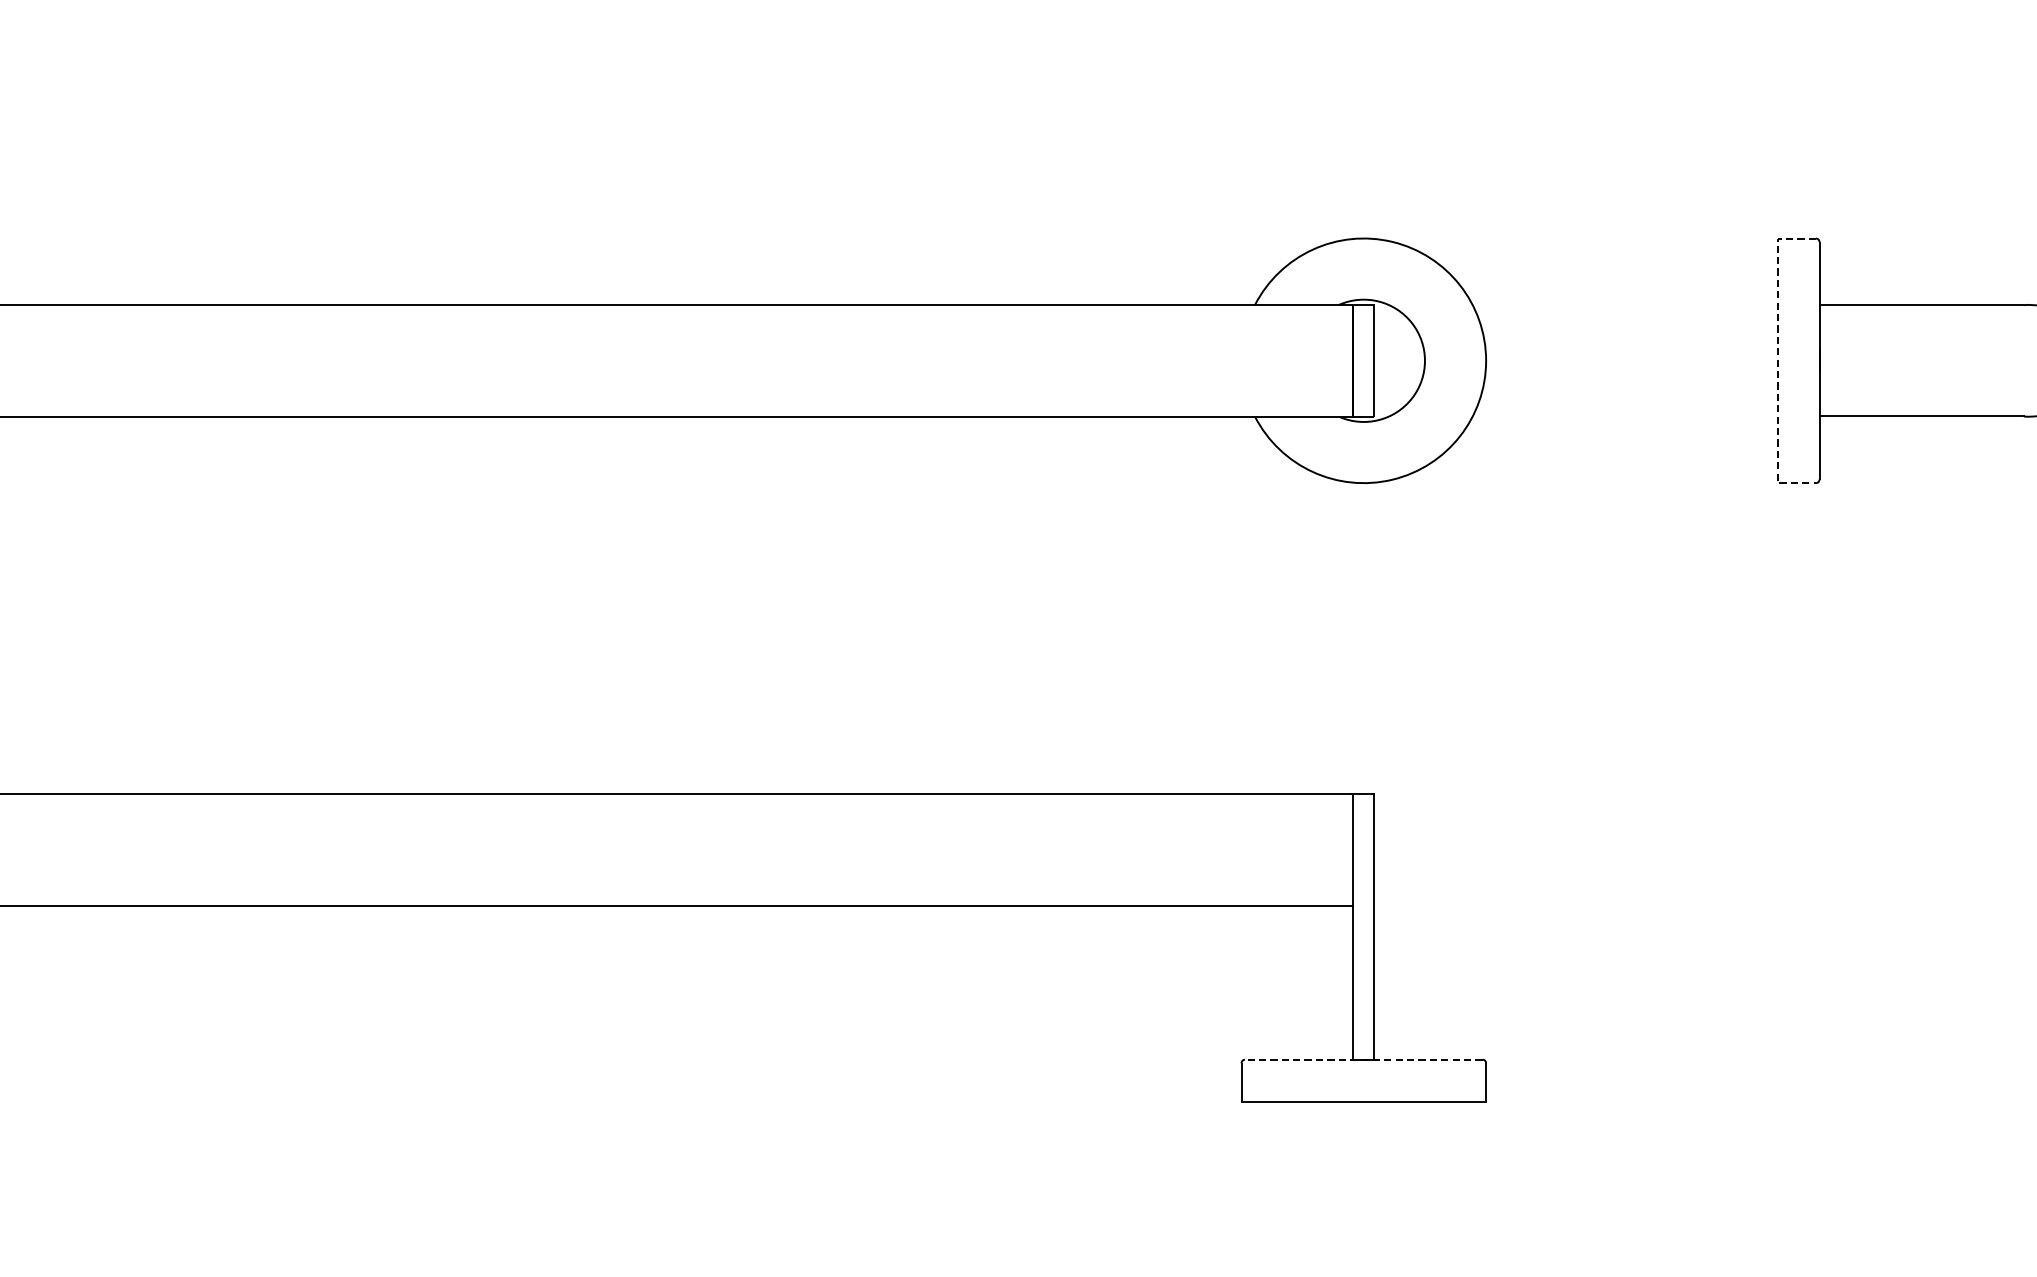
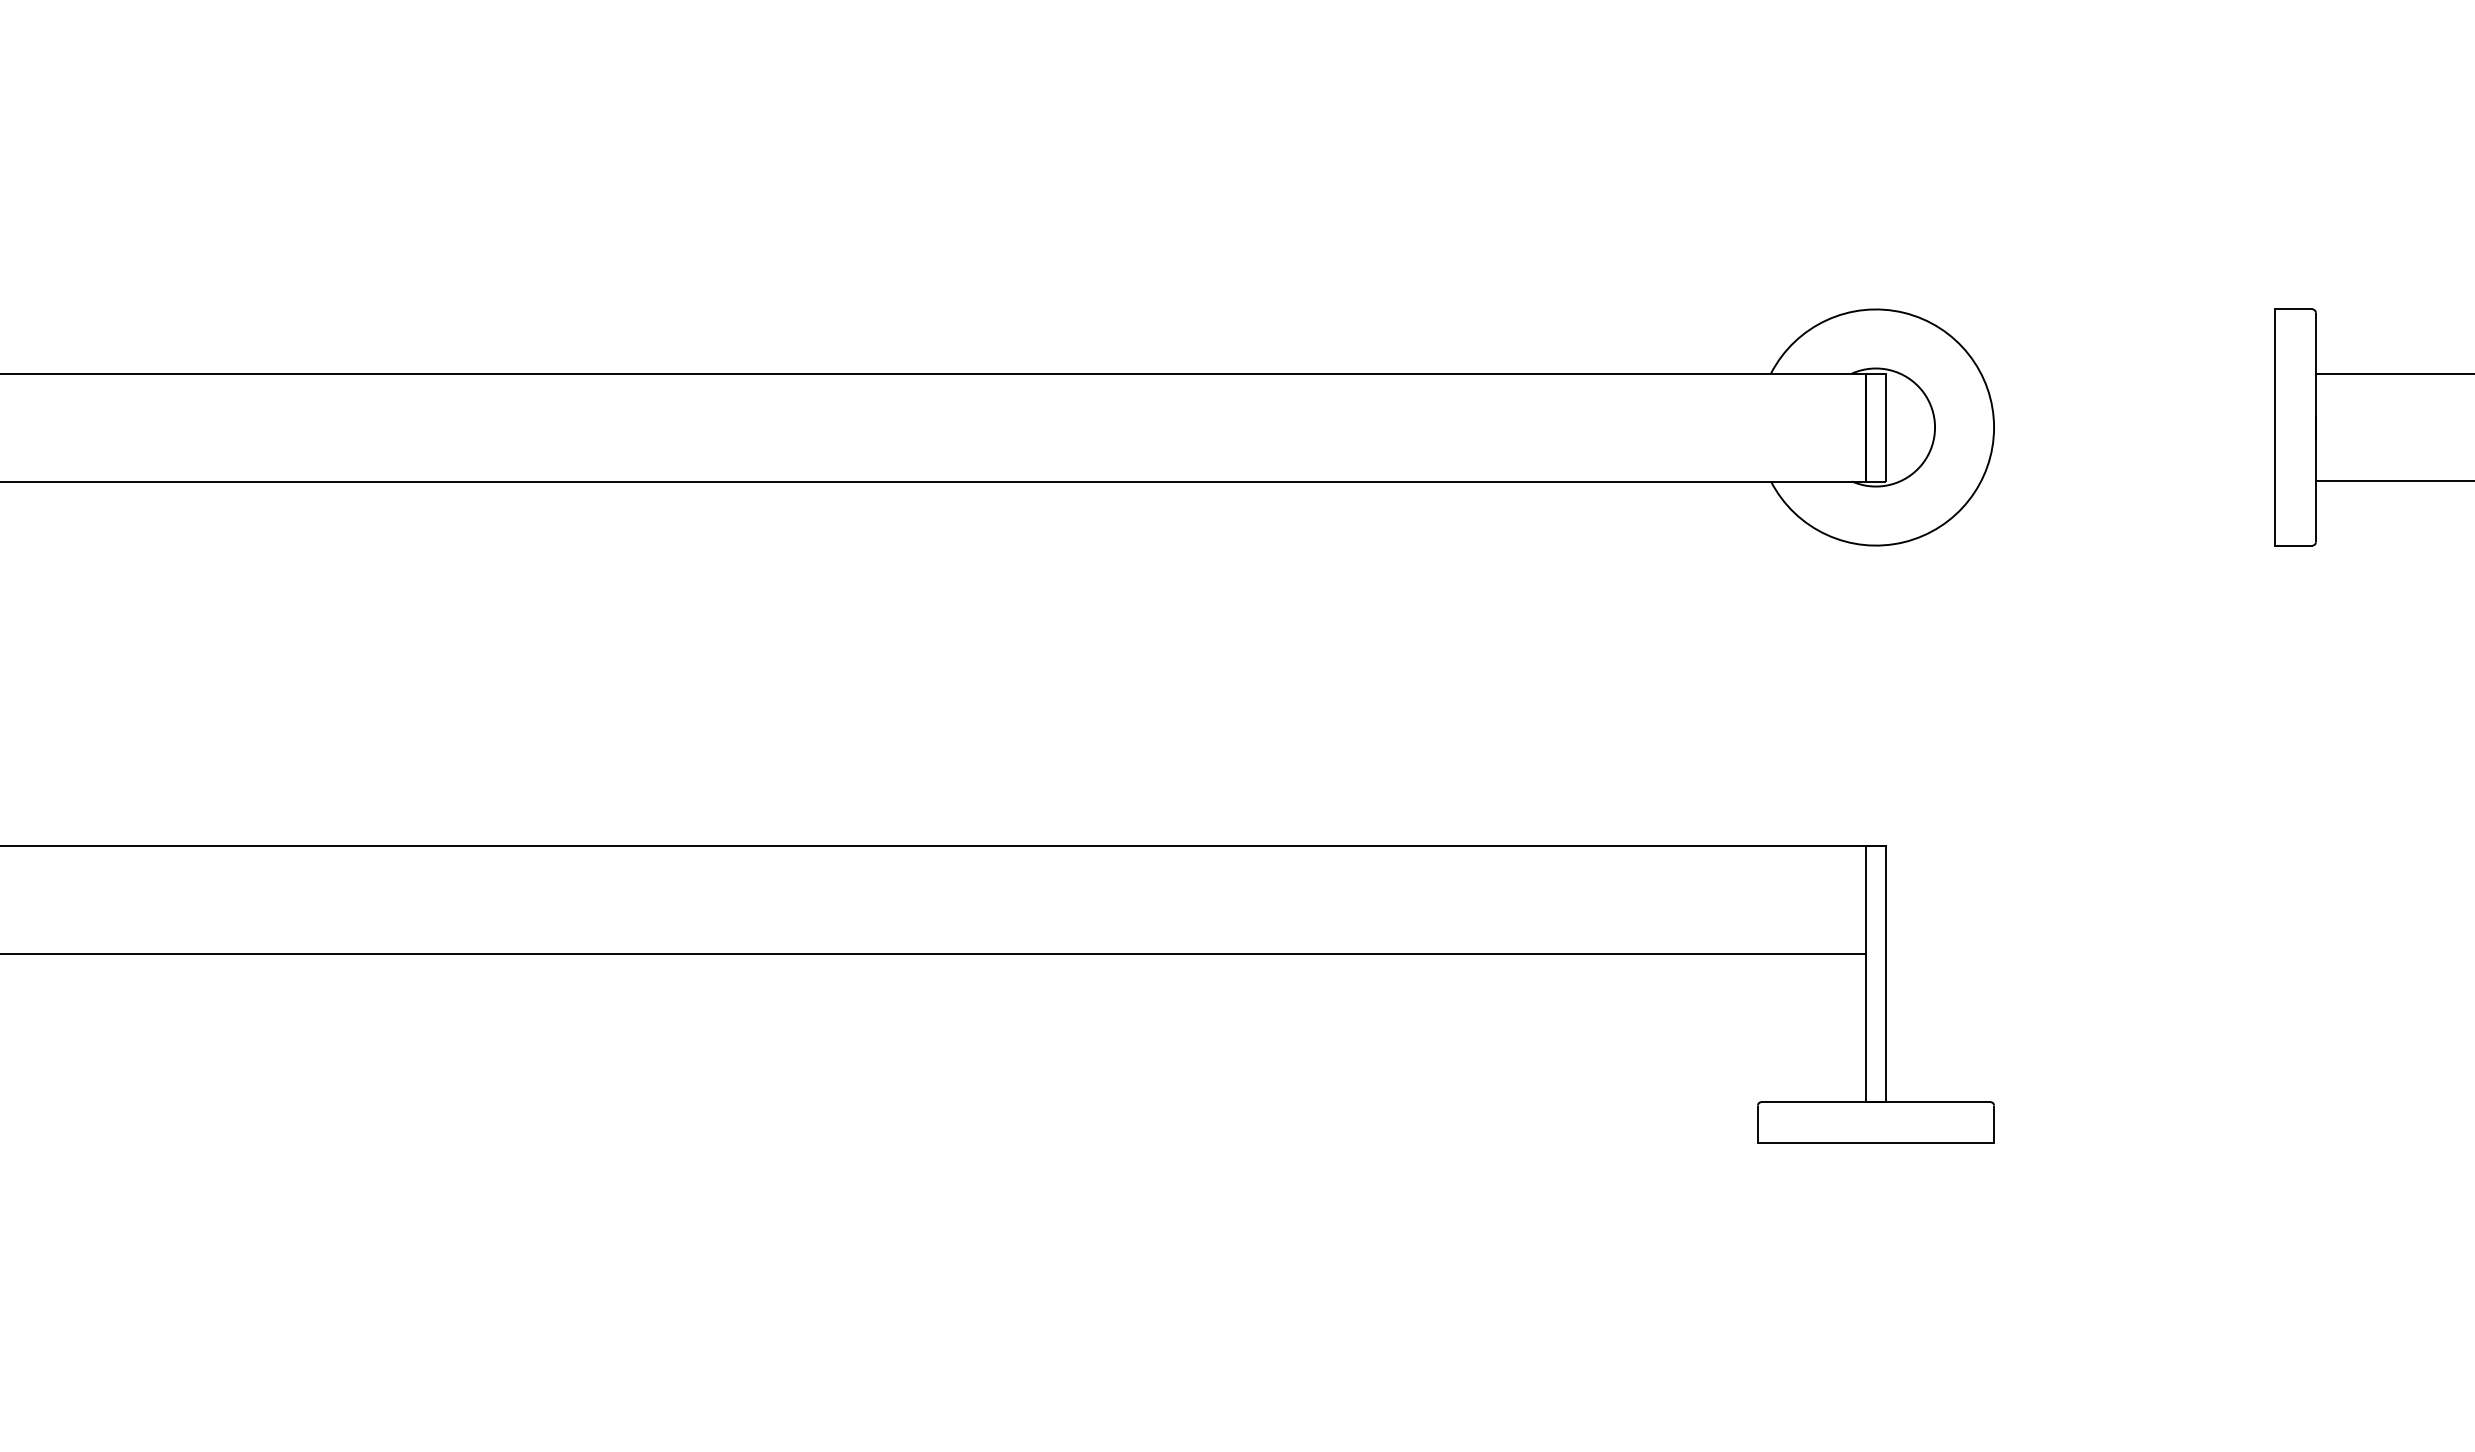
line: (1777, 361) -> (2275, 428), dashed -> solid
line: (1364, 1060) -> (1876, 1102), dashed -> solid

